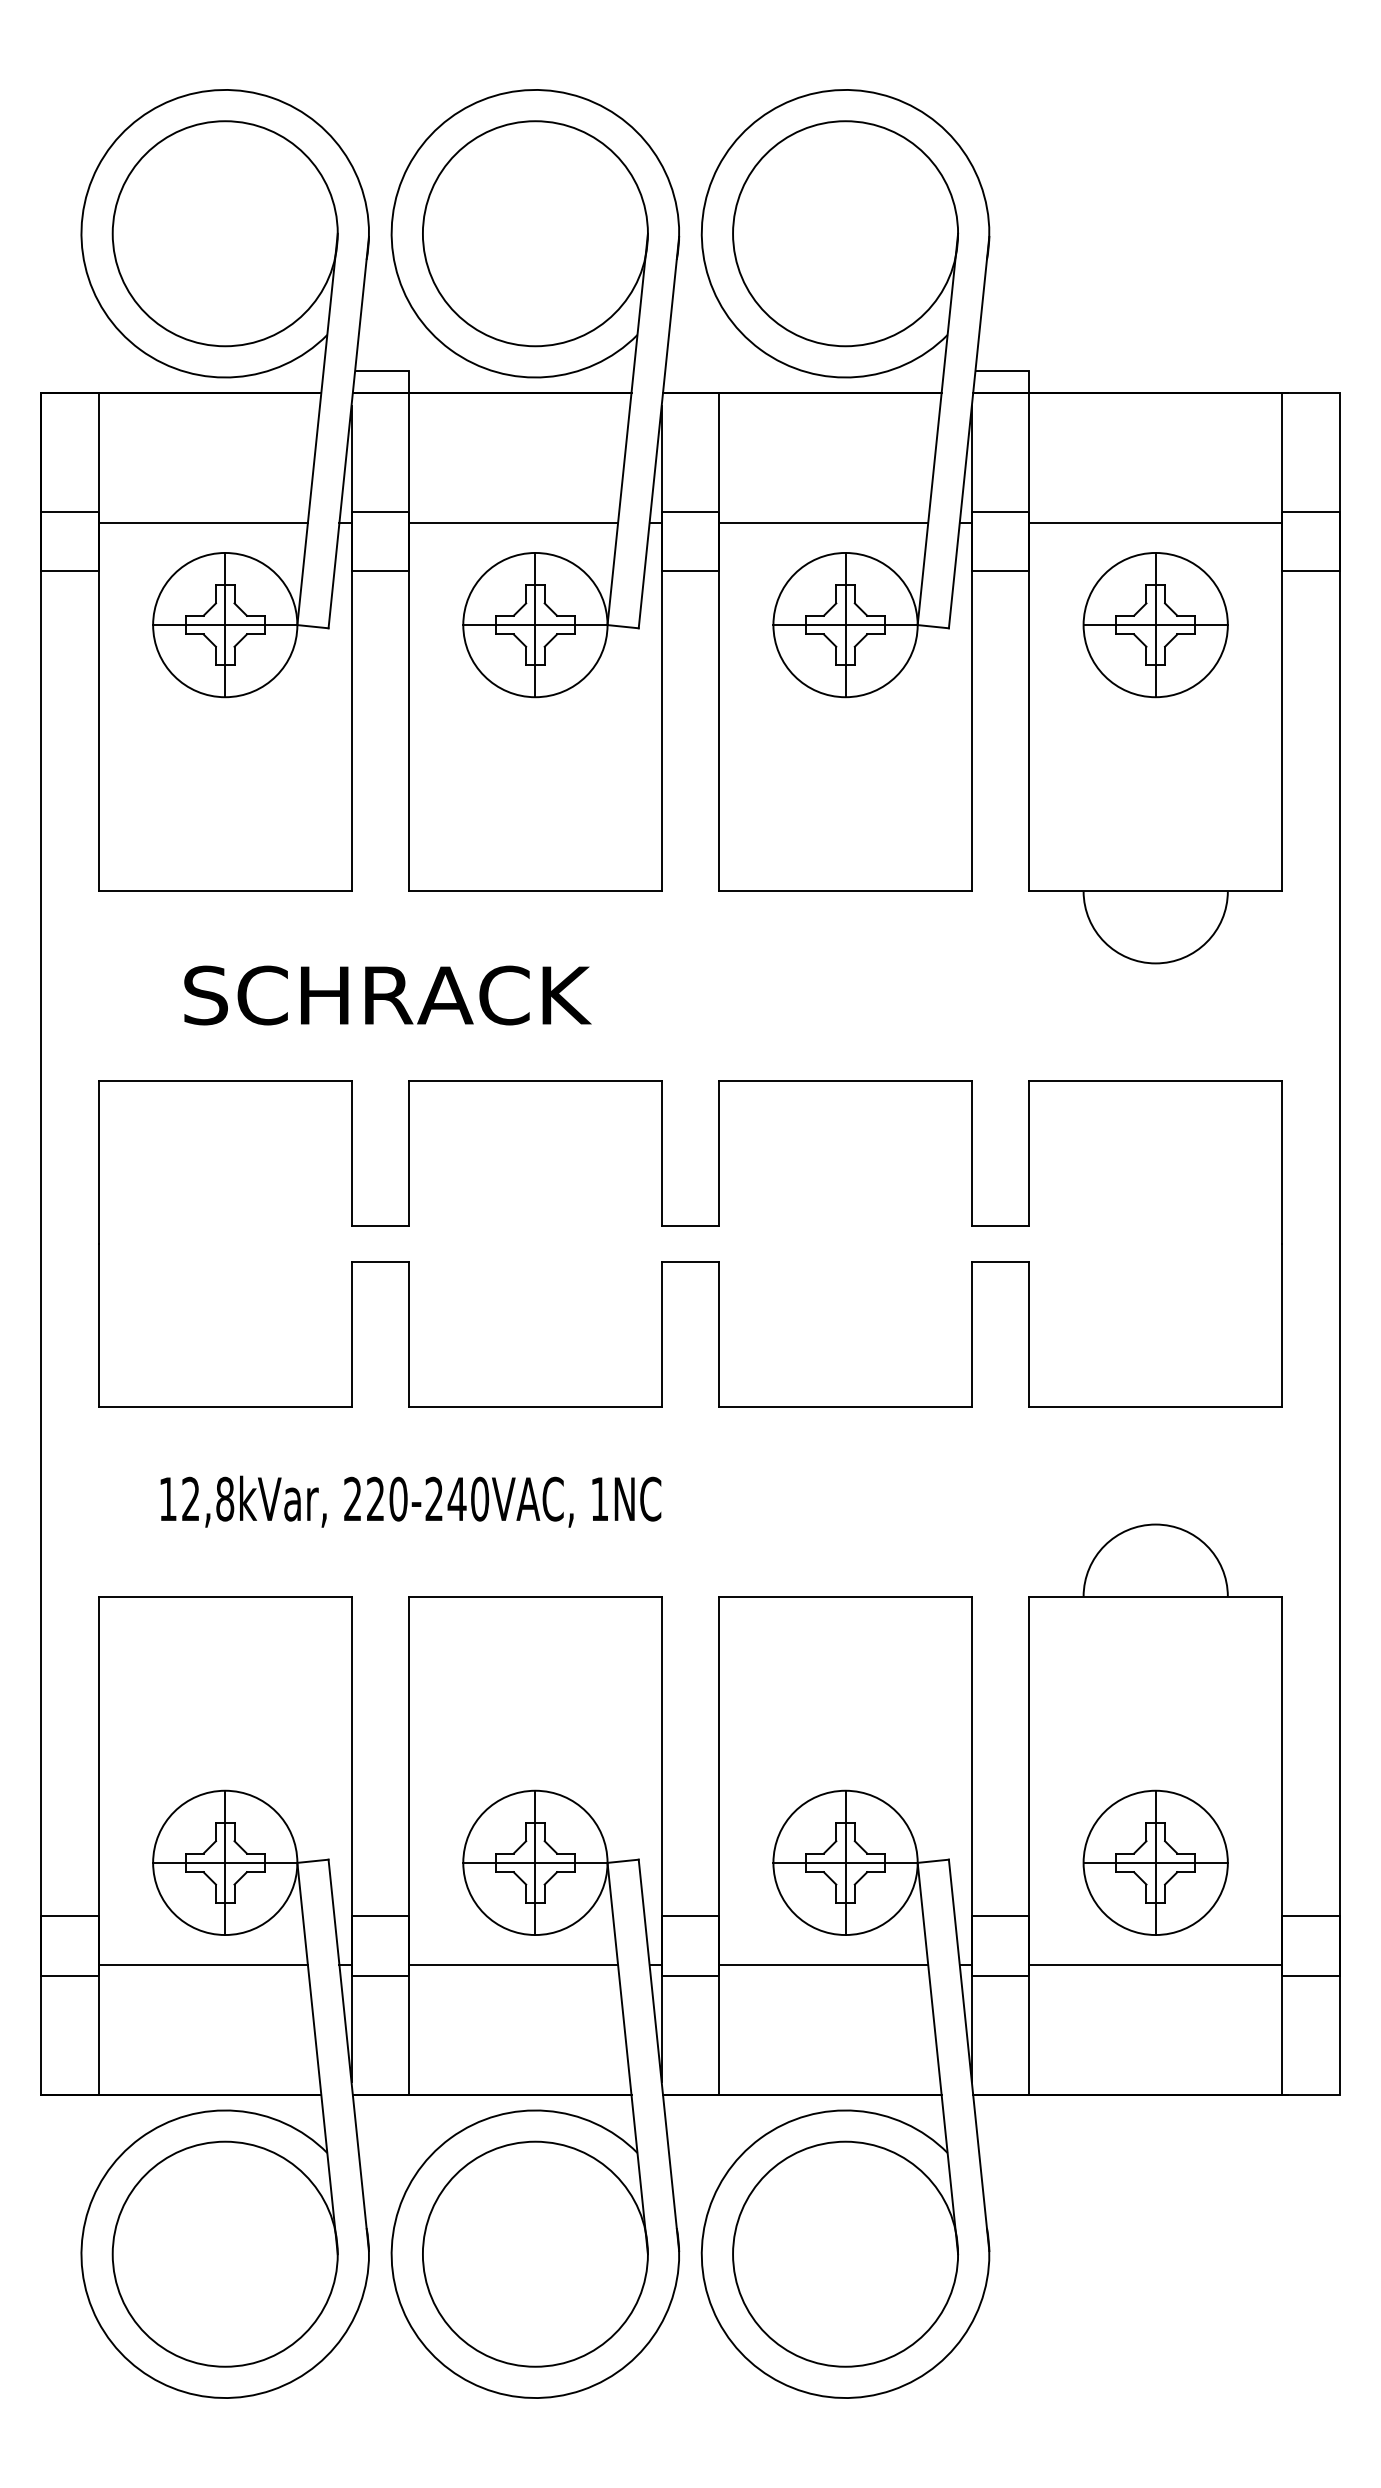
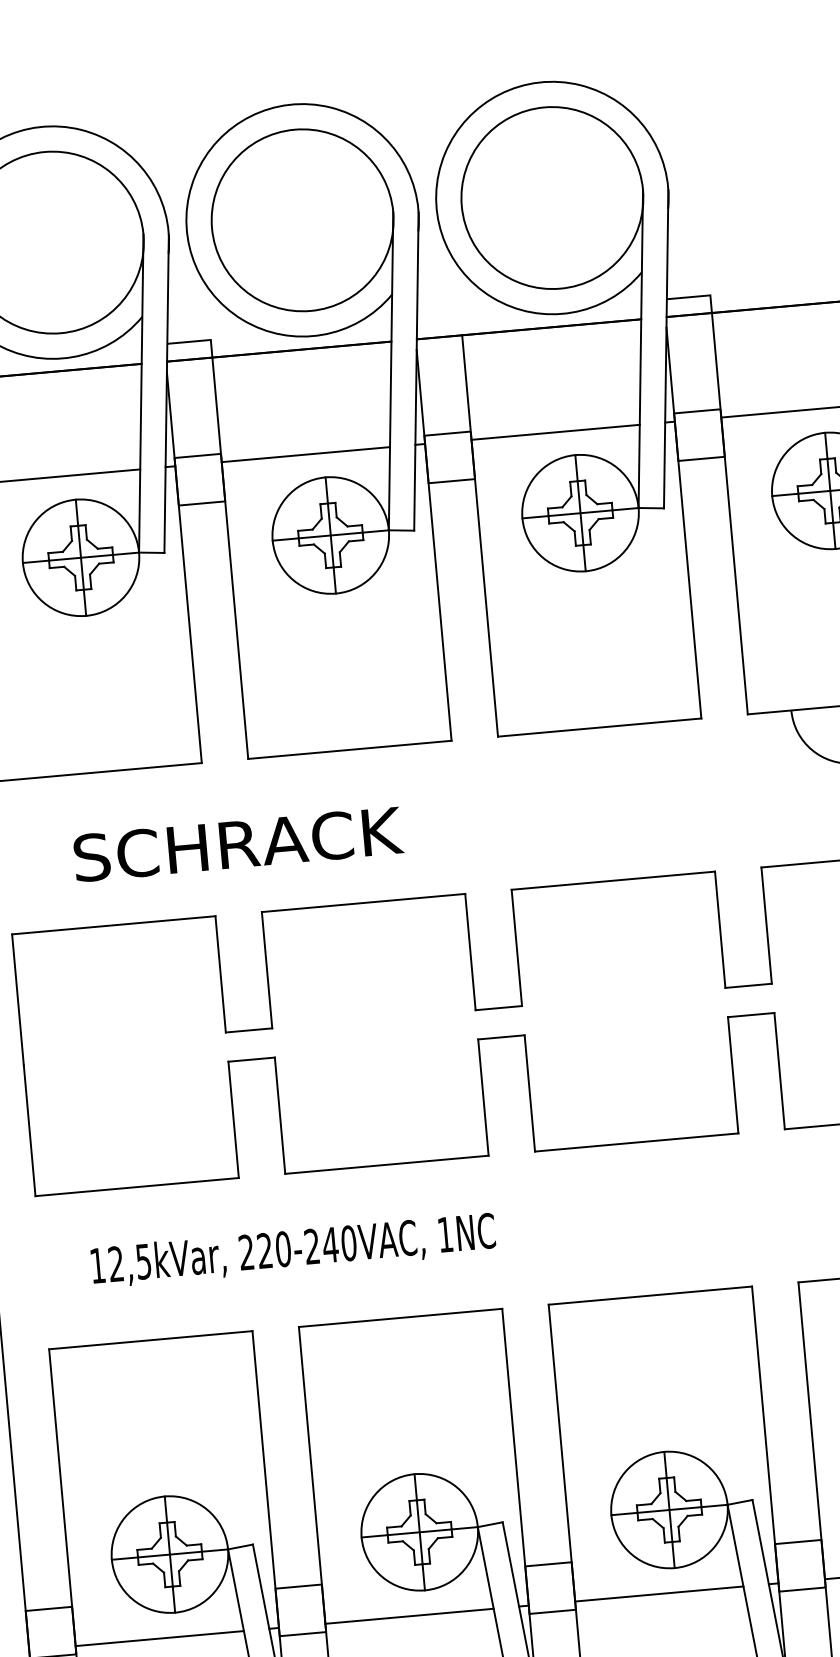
text: (225, 1498) -> (143, 1261), 12,8kVar, -> 12,5kVar,

